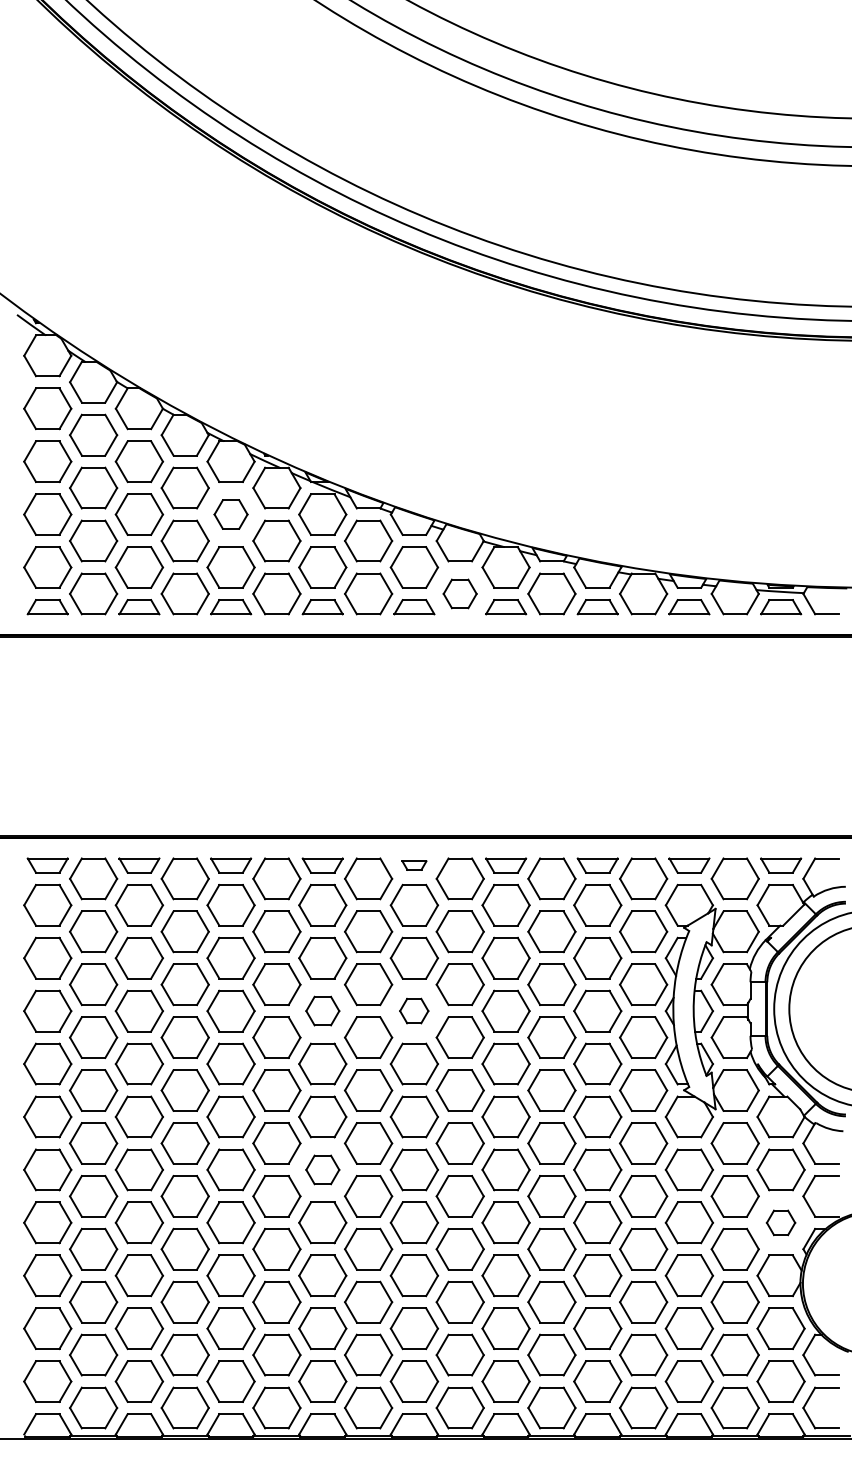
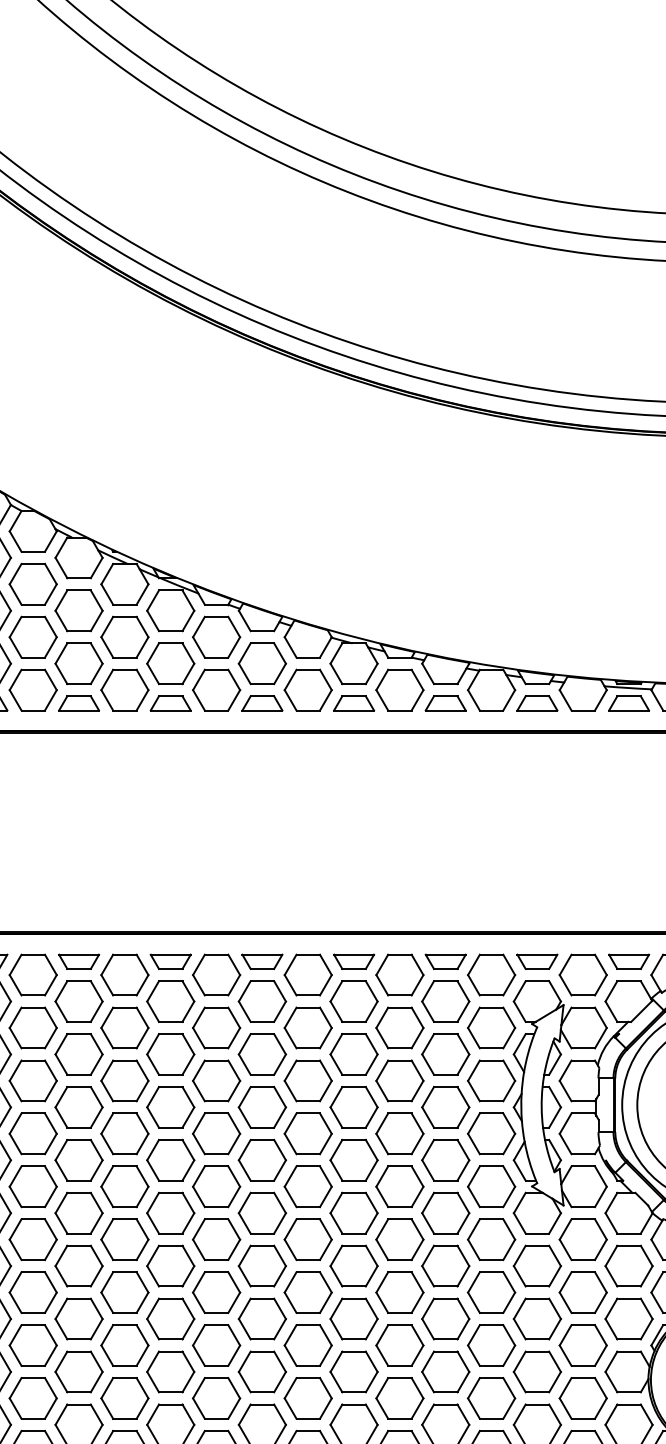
part: (230, 514) -> (78, 610), size x1.43
part: (459, 593) -> (307, 689), size x1.43
part: (414, 865) -> (262, 961), size x1.67
part: (322, 1010) -> (170, 1106), size x1.43
part: (413, 1010) -> (261, 1106), size x1.67
part: (322, 1169) -> (170, 1265), size x1.43
part: (780, 1222) -> (628, 1318), size x1.67

